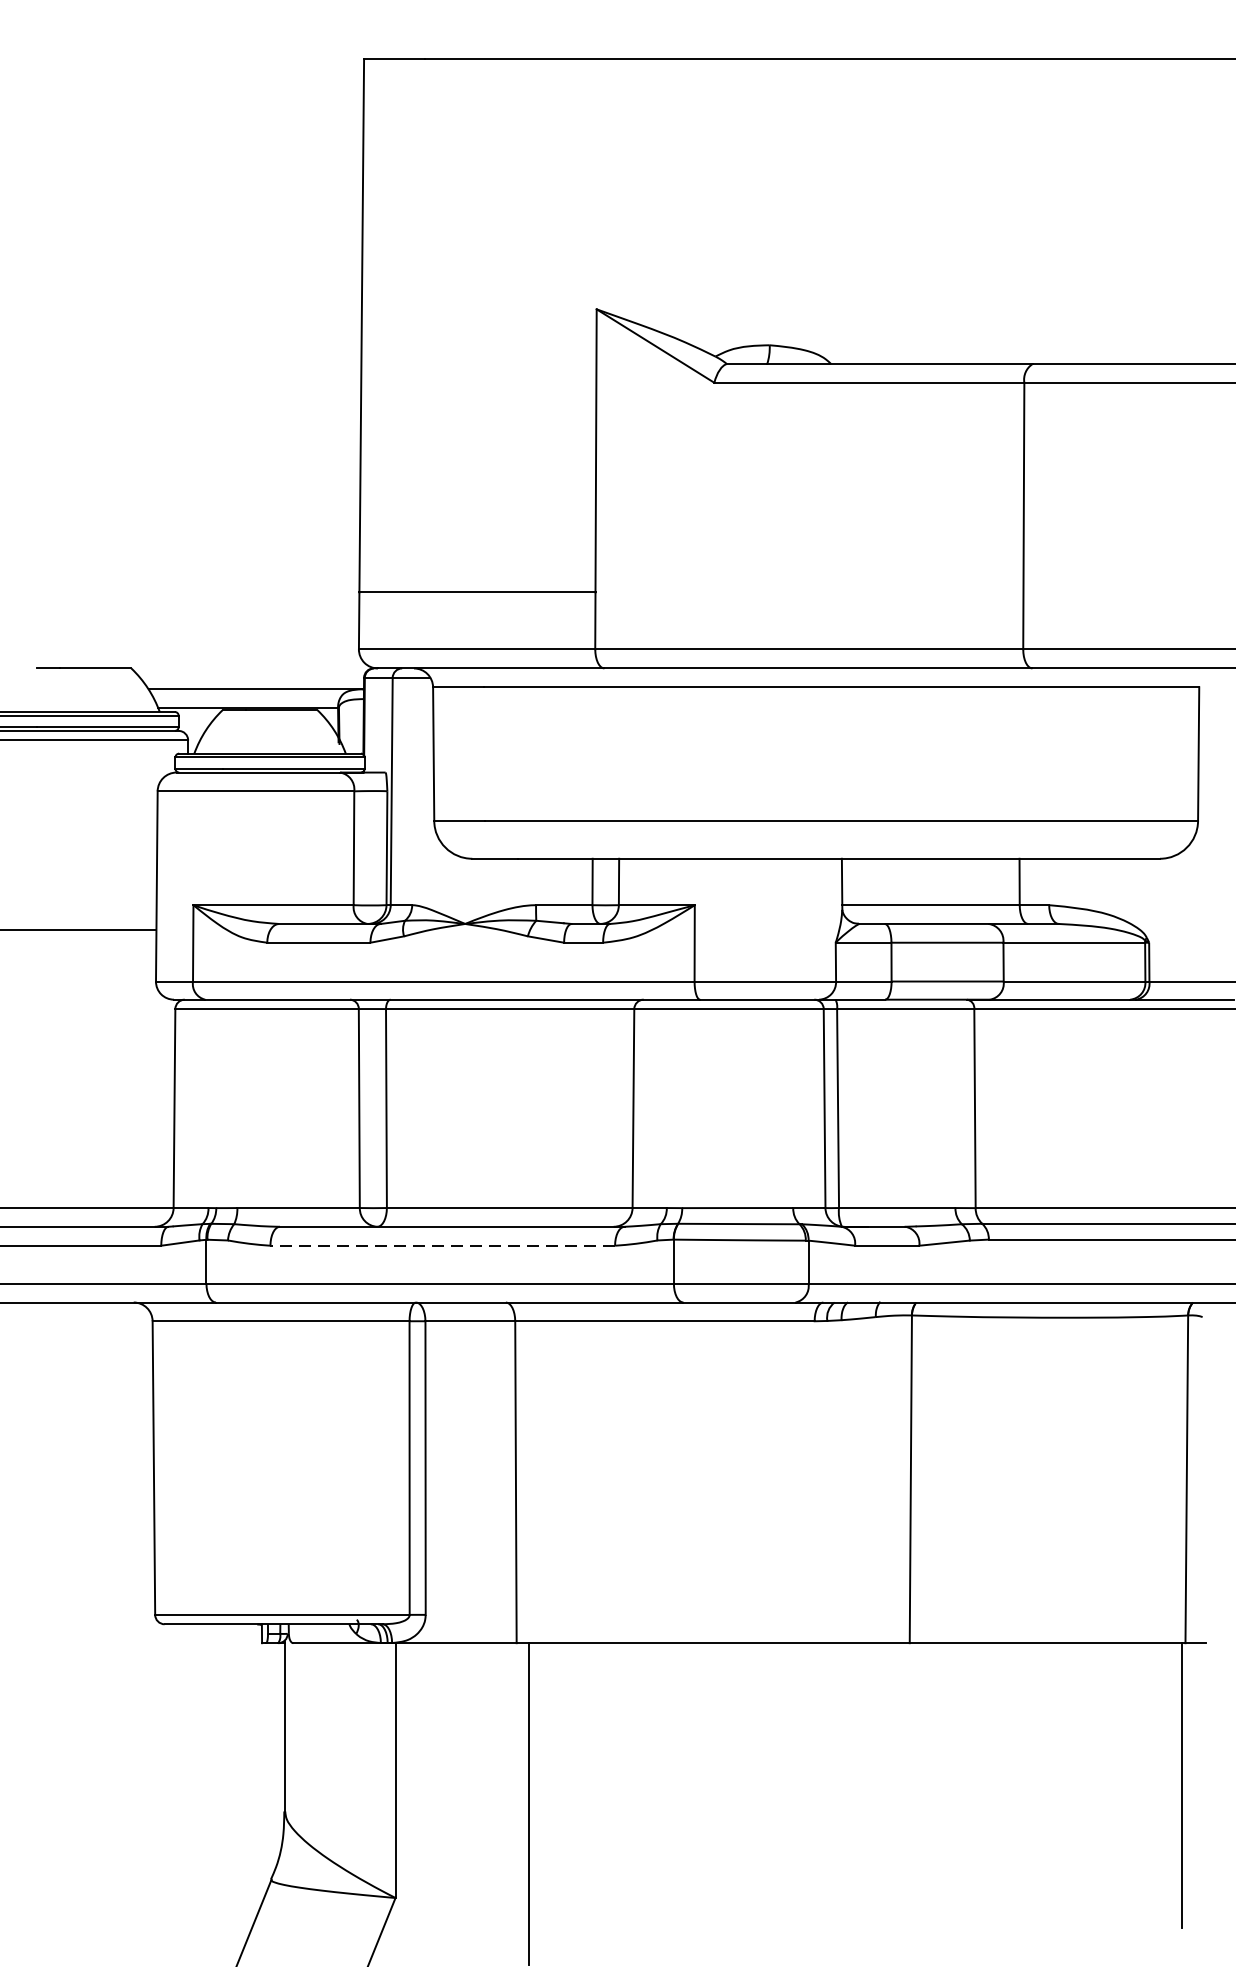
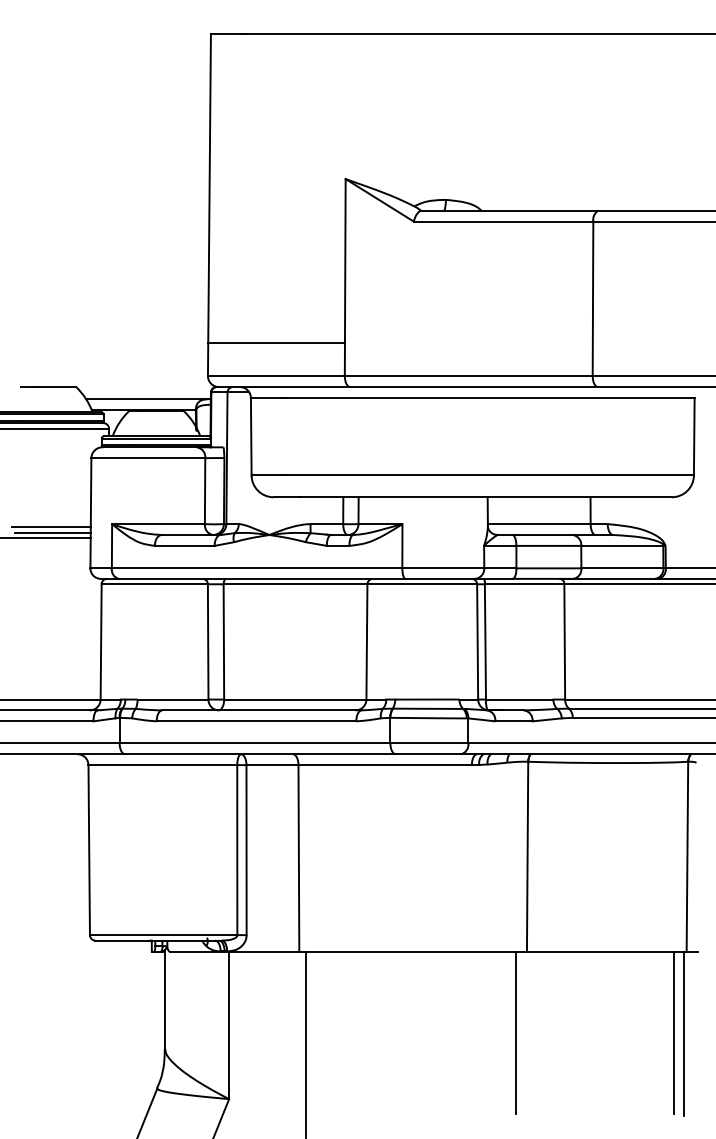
line: (87, 910) -> (50, 527), added
line: (90, 919) -> (52, 532), added
line: (442, 1245) -> (256, 721), dashed -> solid
line: (891, 1782) -> (516, 1032), added
line: (1162, 1782) -> (673, 1032), added

